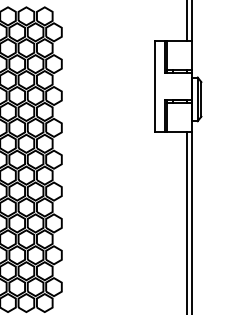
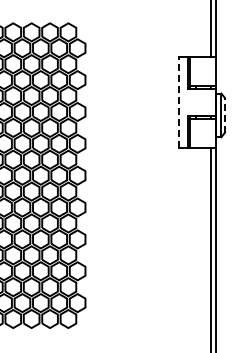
line: (155, 86) -> (179, 102), solid -> dashed
line: (201, 98) -> (225, 114), solid -> dashed

